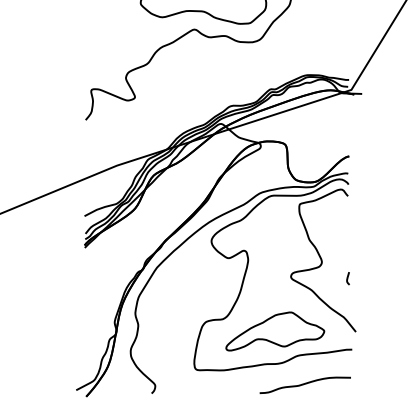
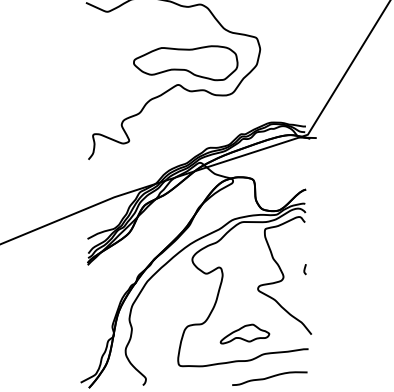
curve: (347, 278) -> (304, 269), moved
part: (274, 330) -> (244, 333), size x0.6

